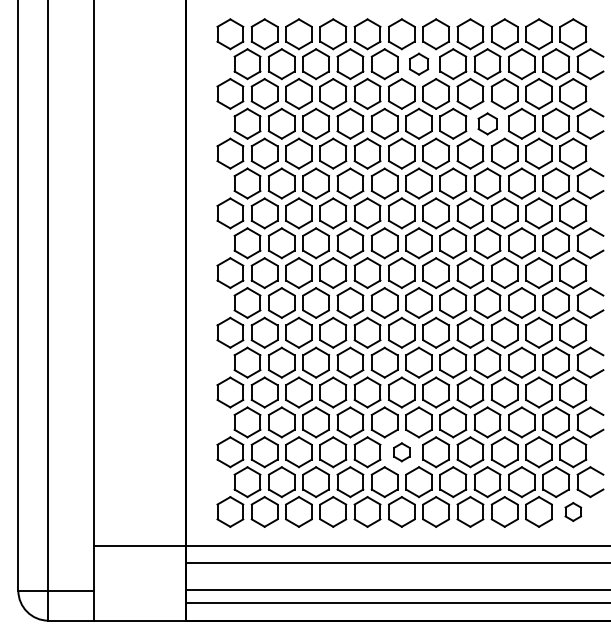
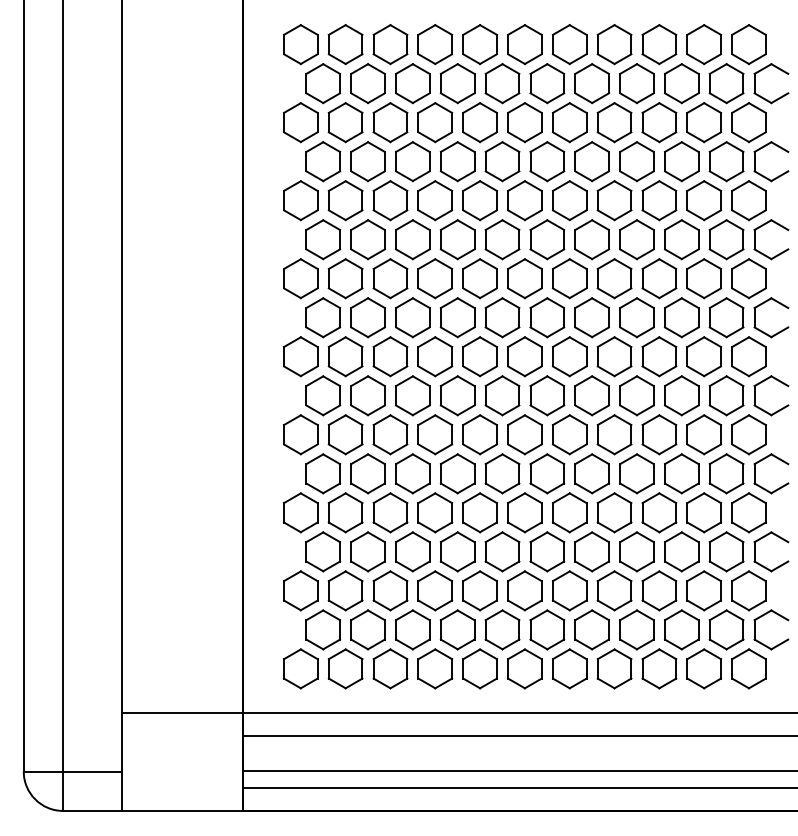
part: (419, 64) -> (547, 83), size x1.43
part: (487, 123) -> (636, 161), size x1.43
part: (401, 451) -> (524, 590), size x1.67
part: (572, 511) -> (748, 668), size x1.67

